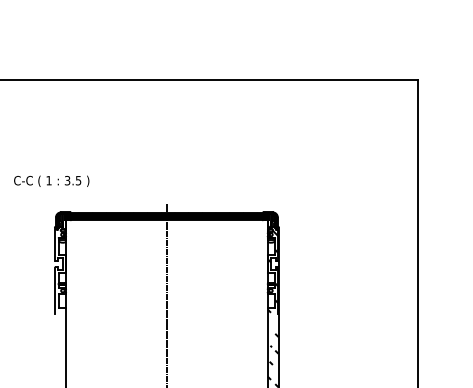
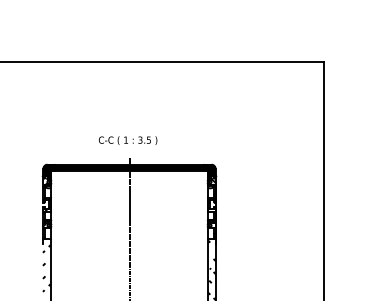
text: (50, 181) -> (127, 140), moved
hatch: (59, 295) -> (46, 229), added

